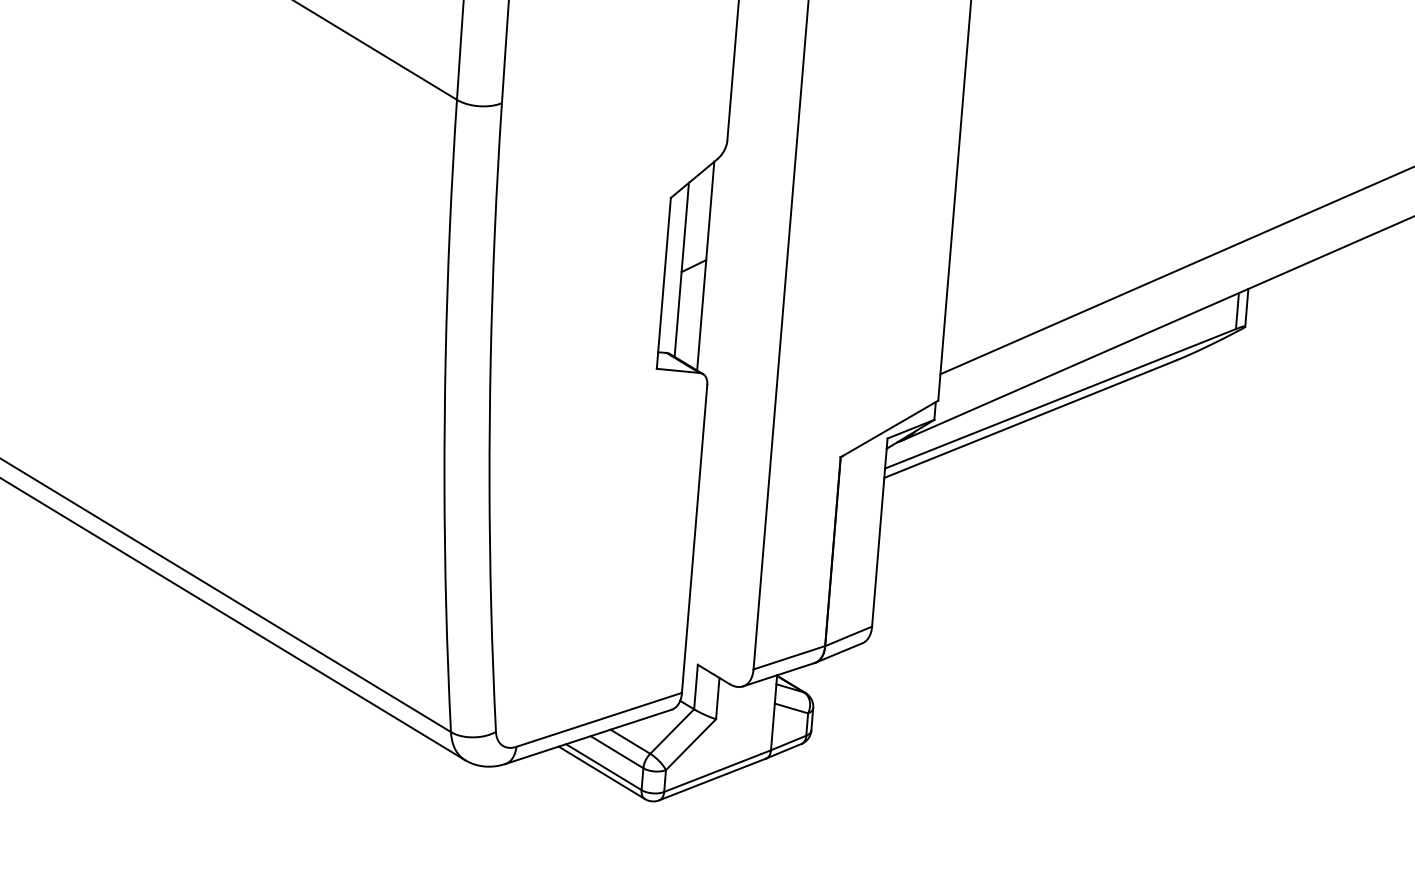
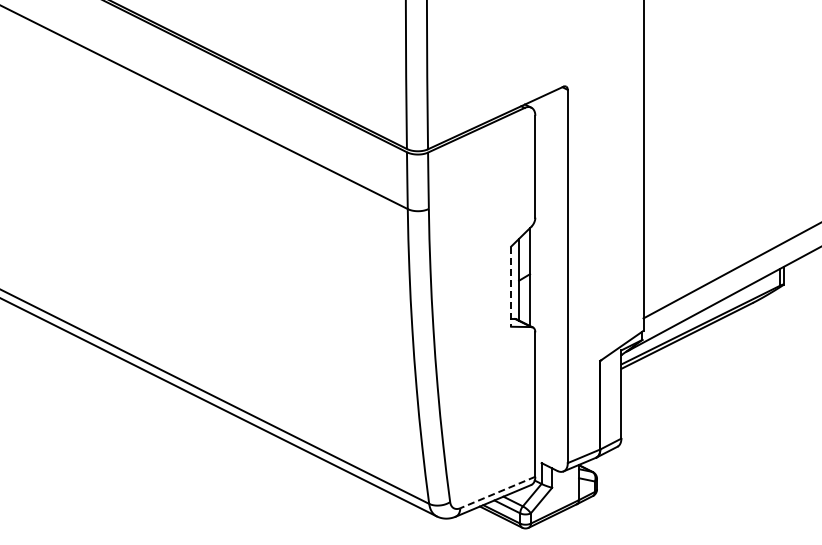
line: (664, 285) -> (511, 287), solid -> dashed
line: (598, 719) -> (497, 492), solid -> dashed

